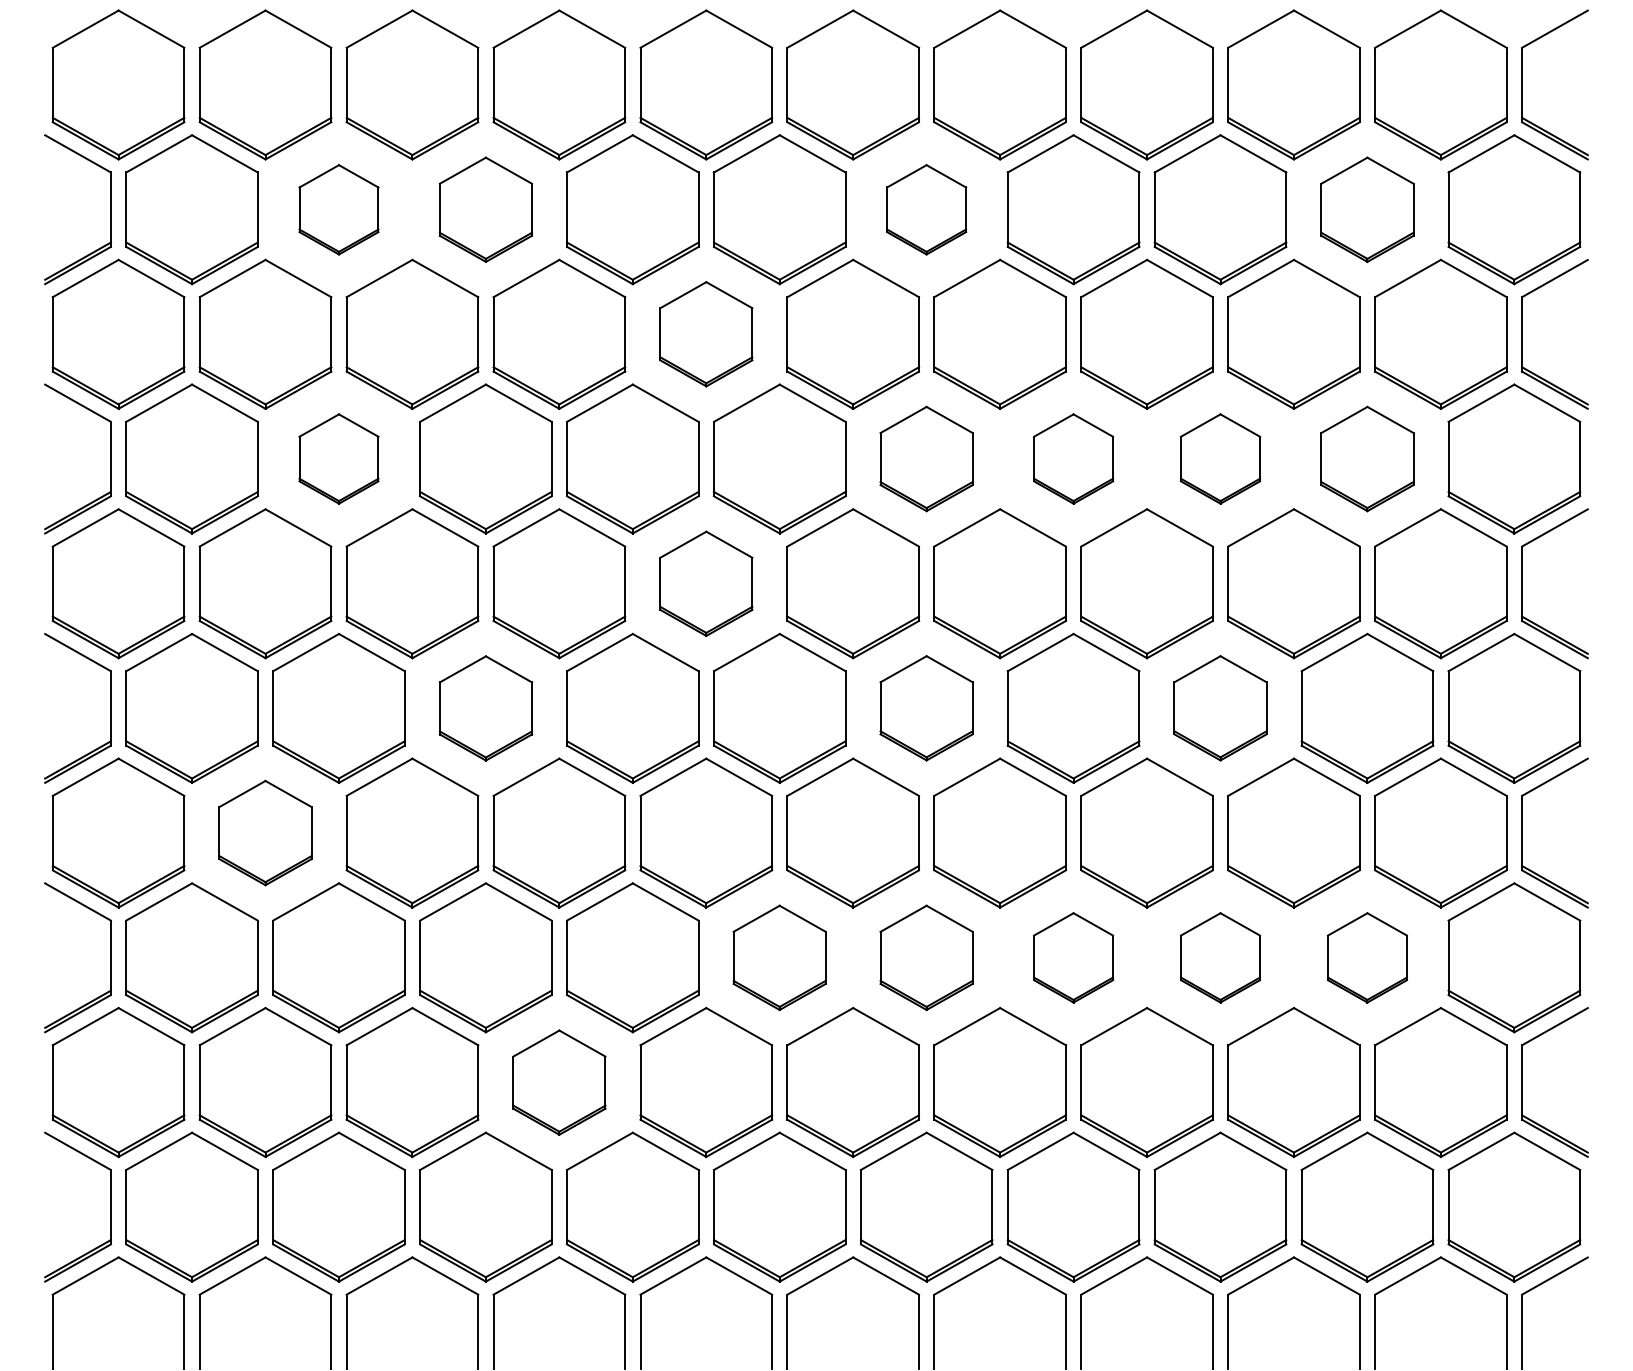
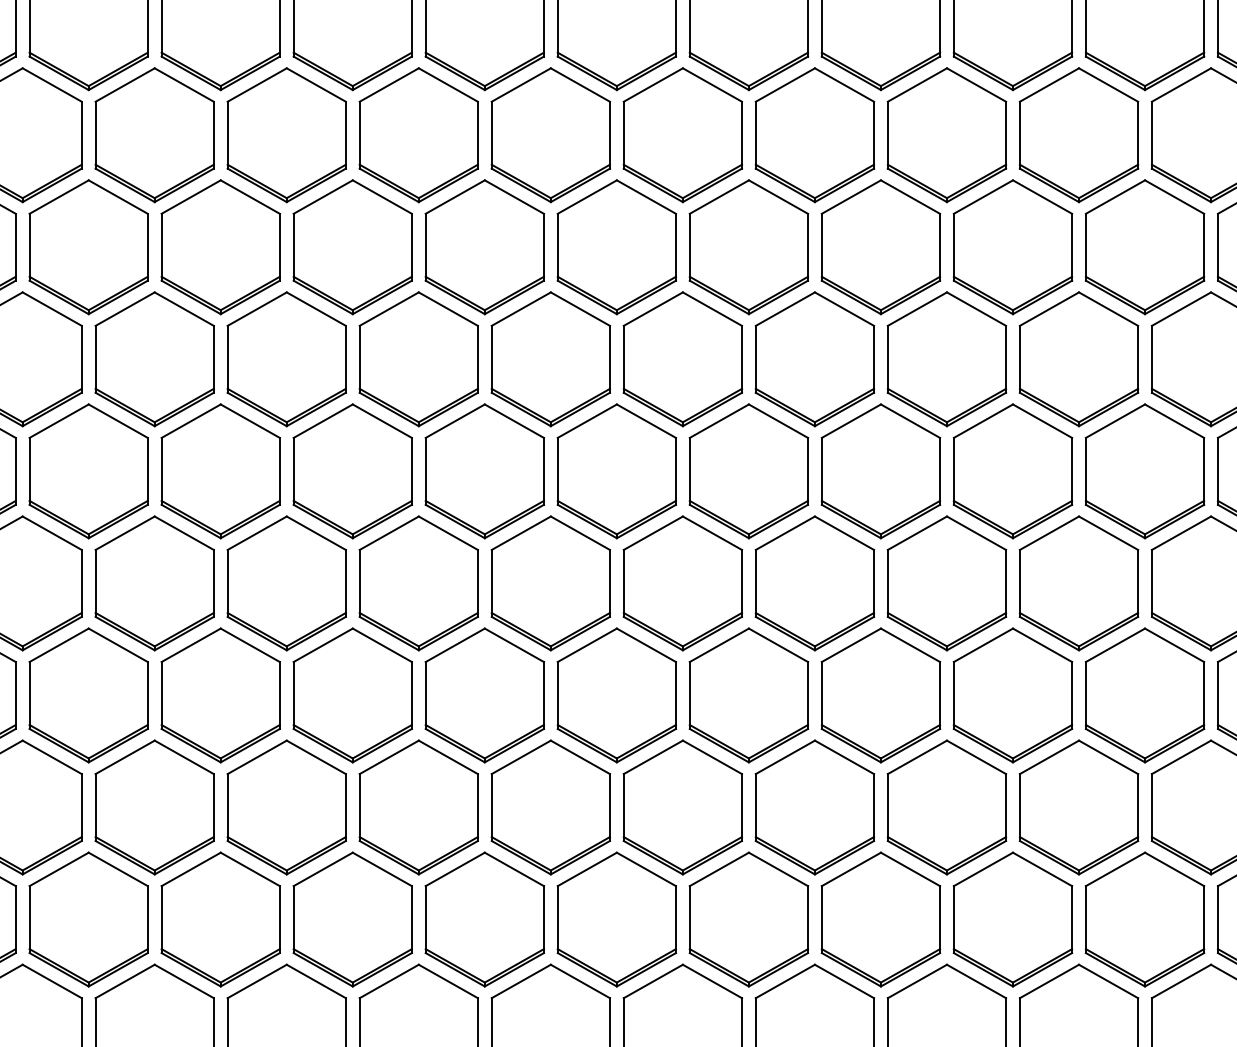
part: (338, 209) -> (154, 135), size x1.67
part: (485, 209) -> (286, 135), size x1.43
part: (926, 209) -> (682, 135), size x1.67
part: (1367, 209) -> (1079, 135), size x1.43
part: (706, 333) -> (485, 246), size x1.43
part: (338, 458) -> (154, 358), size x1.67
part: (926, 458) -> (682, 358), size x1.43
part: (1073, 458) -> (814, 358), size x1.67
part: (1220, 458) -> (946, 358), size x1.67
part: (1367, 458) -> (1079, 358), size x1.43
part: (706, 583) -> (485, 471), size x1.43
part: (926, 707) -> (682, 582), size x1.43
part: (1220, 707) -> (946, 582), size x1.43
part: (485, 708) -> (286, 583), size x1.43
part: (265, 832) -> (88, 694), size x1.43
part: (779, 957) -> (550, 807), size x1.43
part: (926, 957) -> (682, 807), size x1.43
part: (1073, 957) -> (814, 807), size x1.67
part: (1220, 957) -> (946, 807), size x1.67
part: (1367, 957) -> (1079, 807), size x1.67
part: (559, 1082) -> (352, 919), size x1.43

